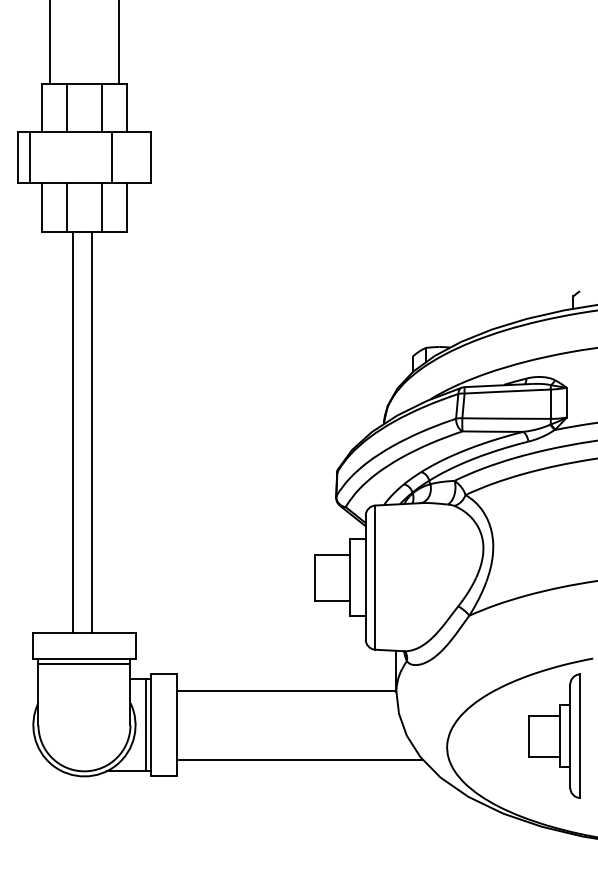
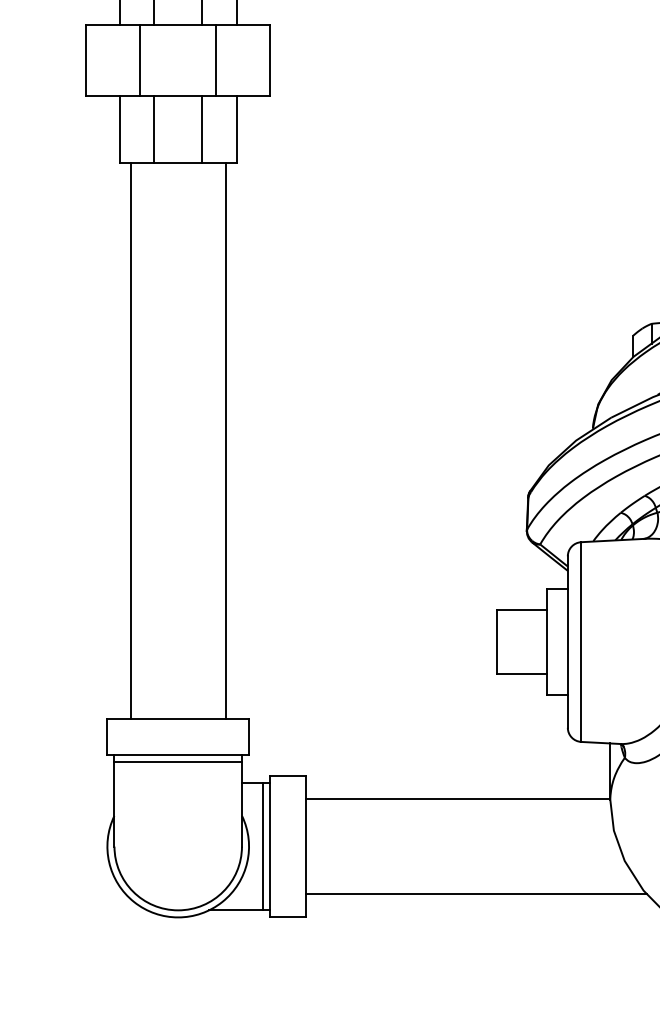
line: (29, 157) -> (139, 60), moved
line: (73, 432) -> (131, 441), moved
line: (91, 432) -> (225, 441), moved

